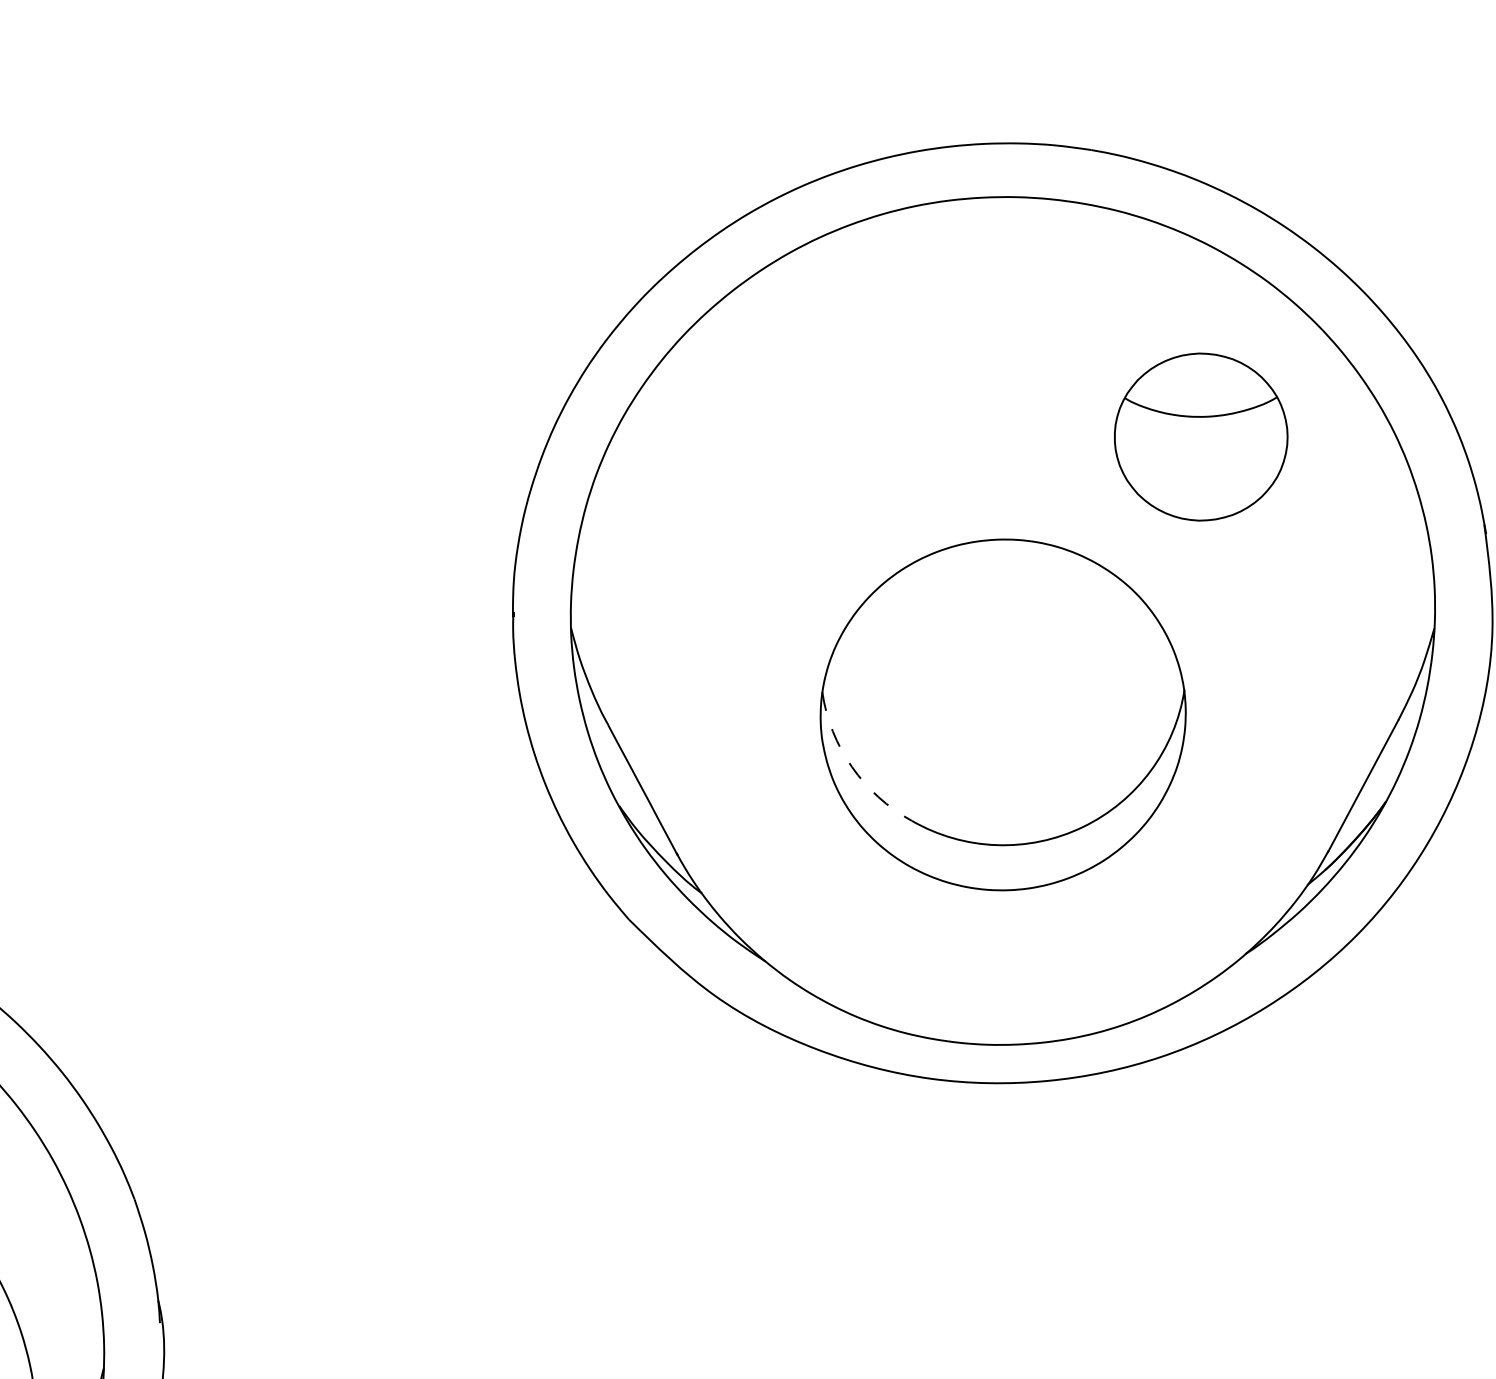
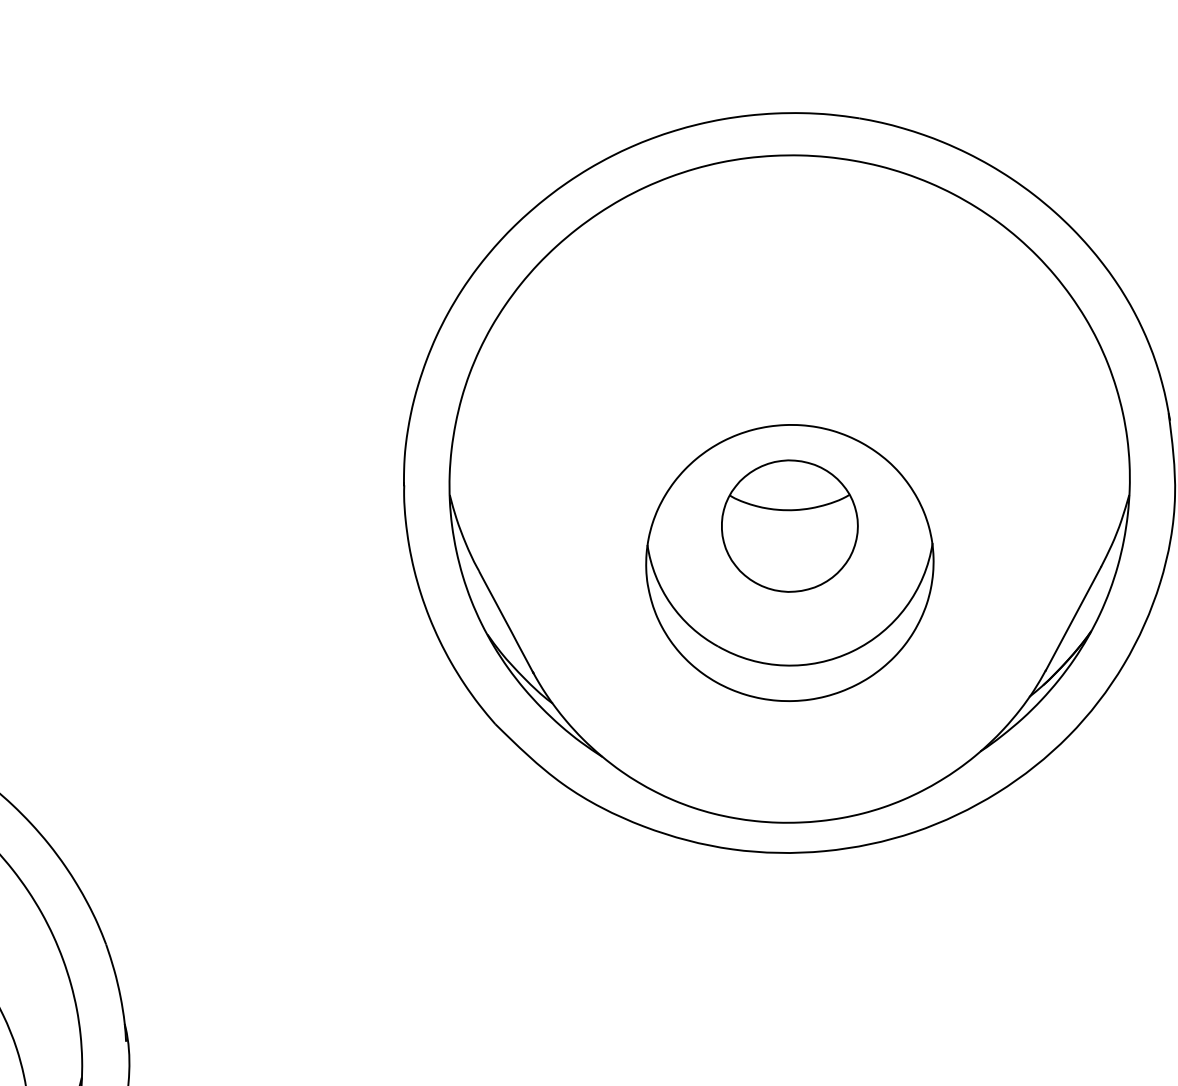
part: (1201, 436) -> (790, 525), moved
arc: (851, 766) -> (670, 603), dashed -> solid

